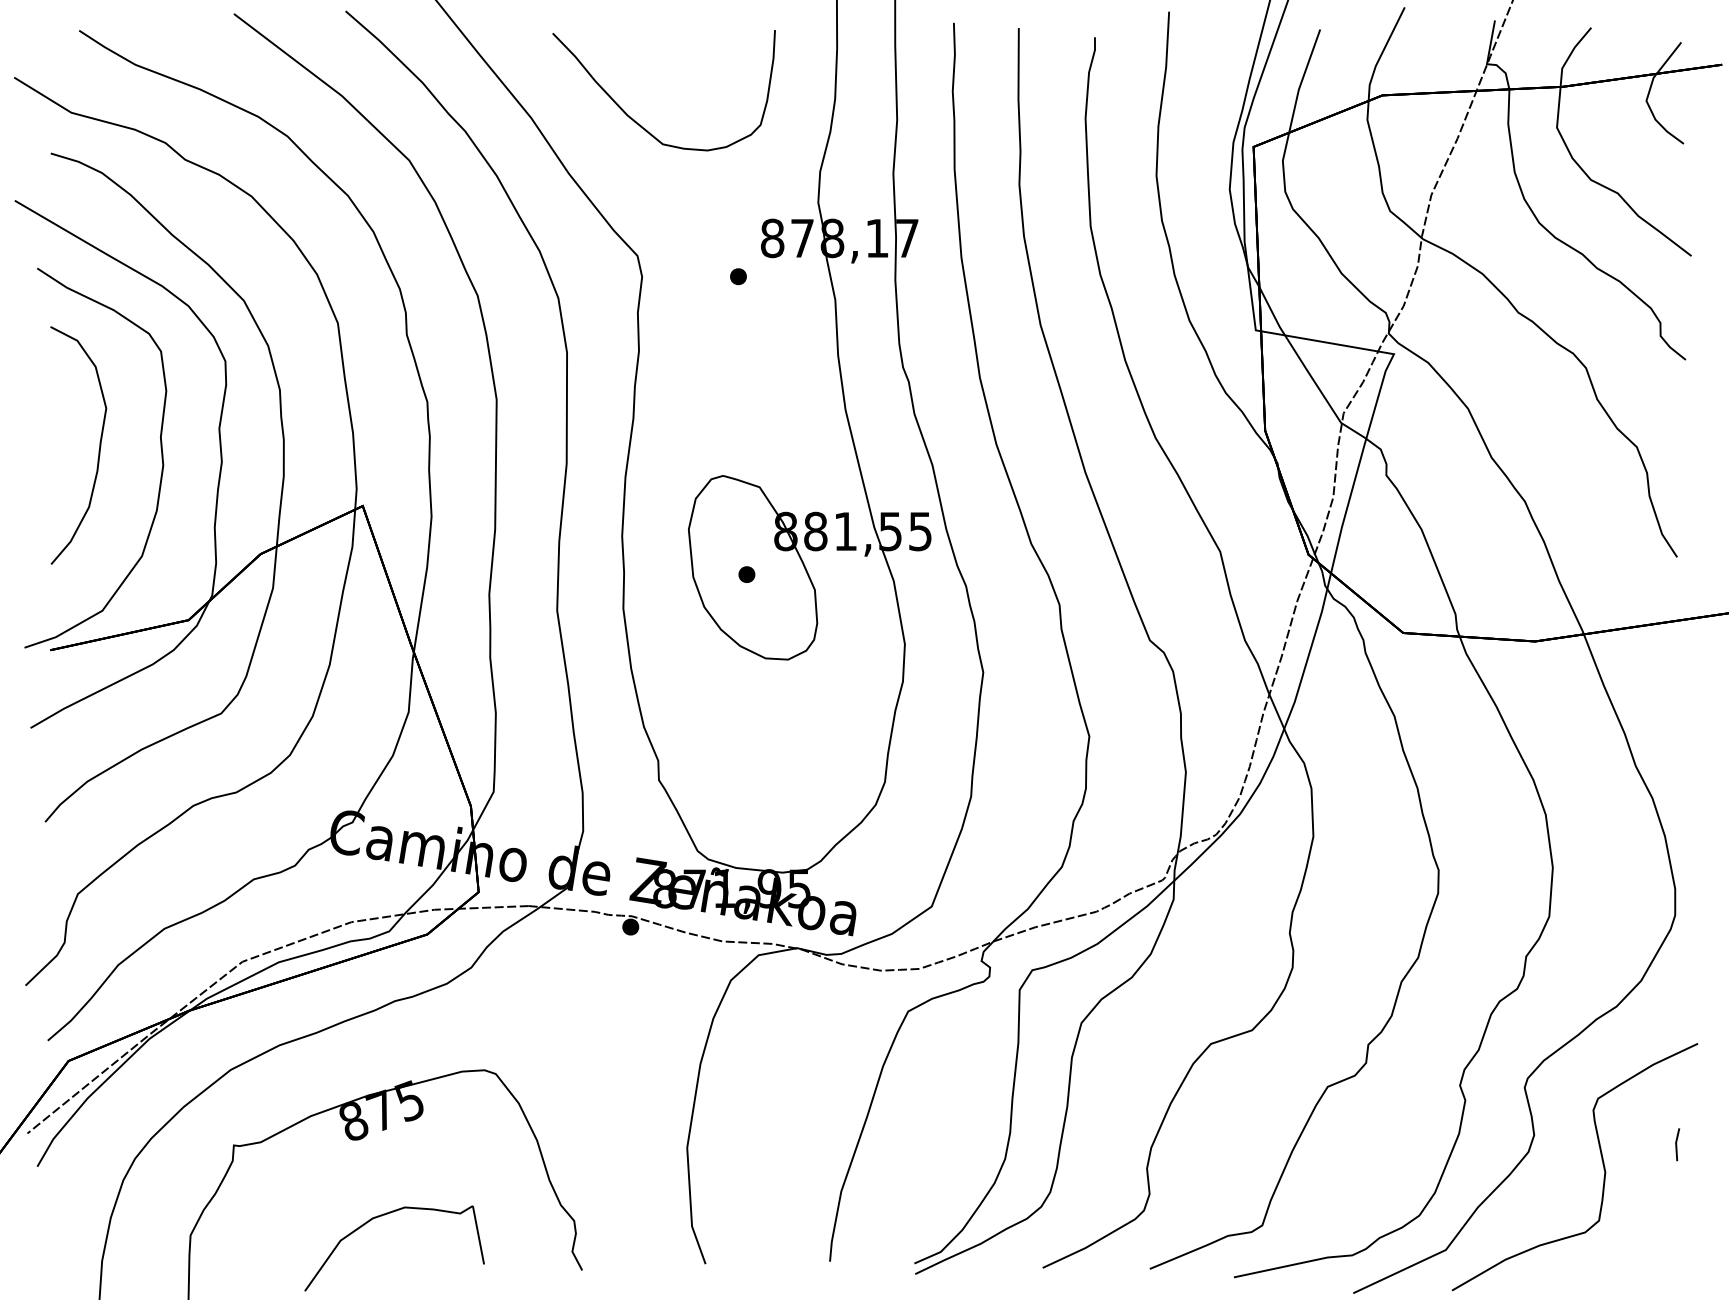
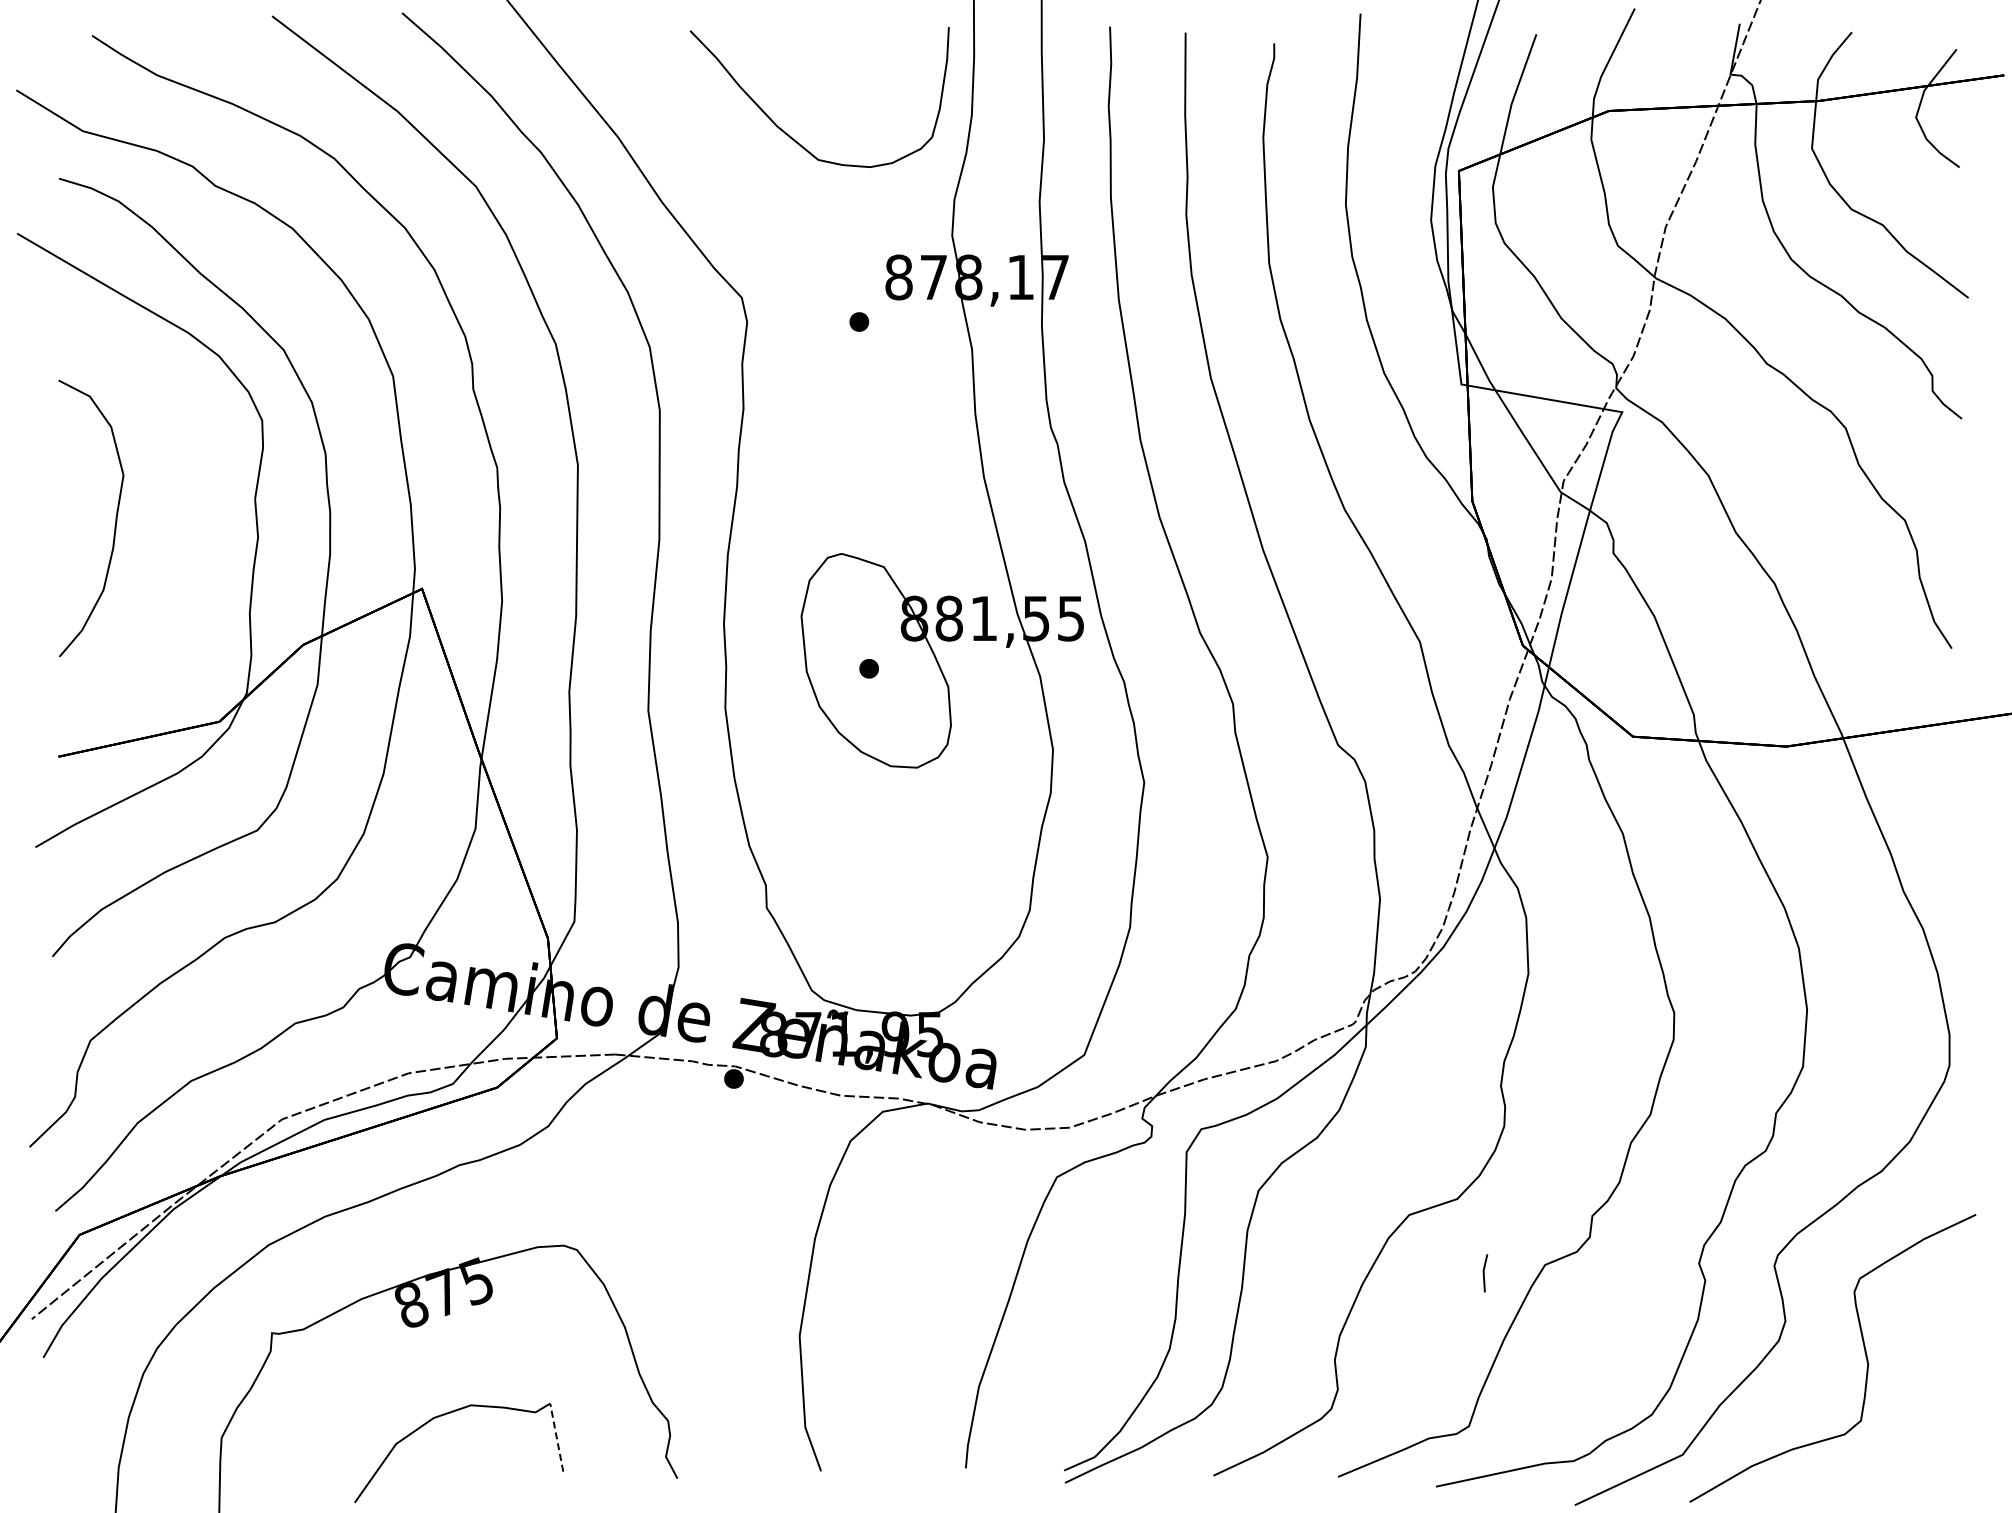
curve: (638, 123) -> (790, 135), moved
curve: (161, 454) -> (187, 529), removed
line: (1676, 1144) -> (1484, 1273), moved
line: (478, 1235) -> (556, 1437), solid -> dashed

